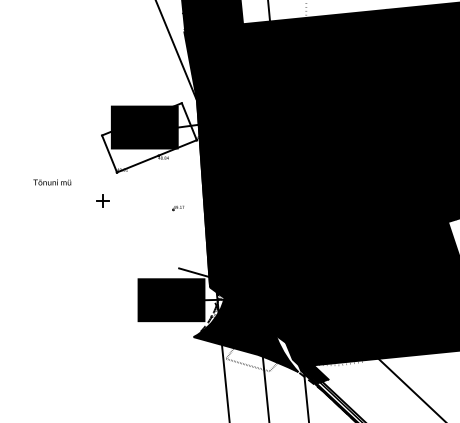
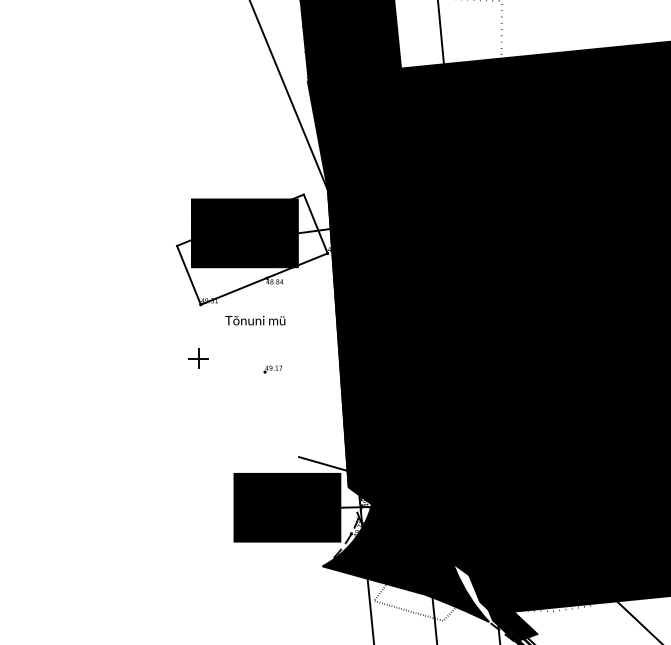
text: (52, 182) -> (255, 320), moved
part: (102, 200) -> (198, 357), moved
part: (178, 208) -> (273, 369), moved

